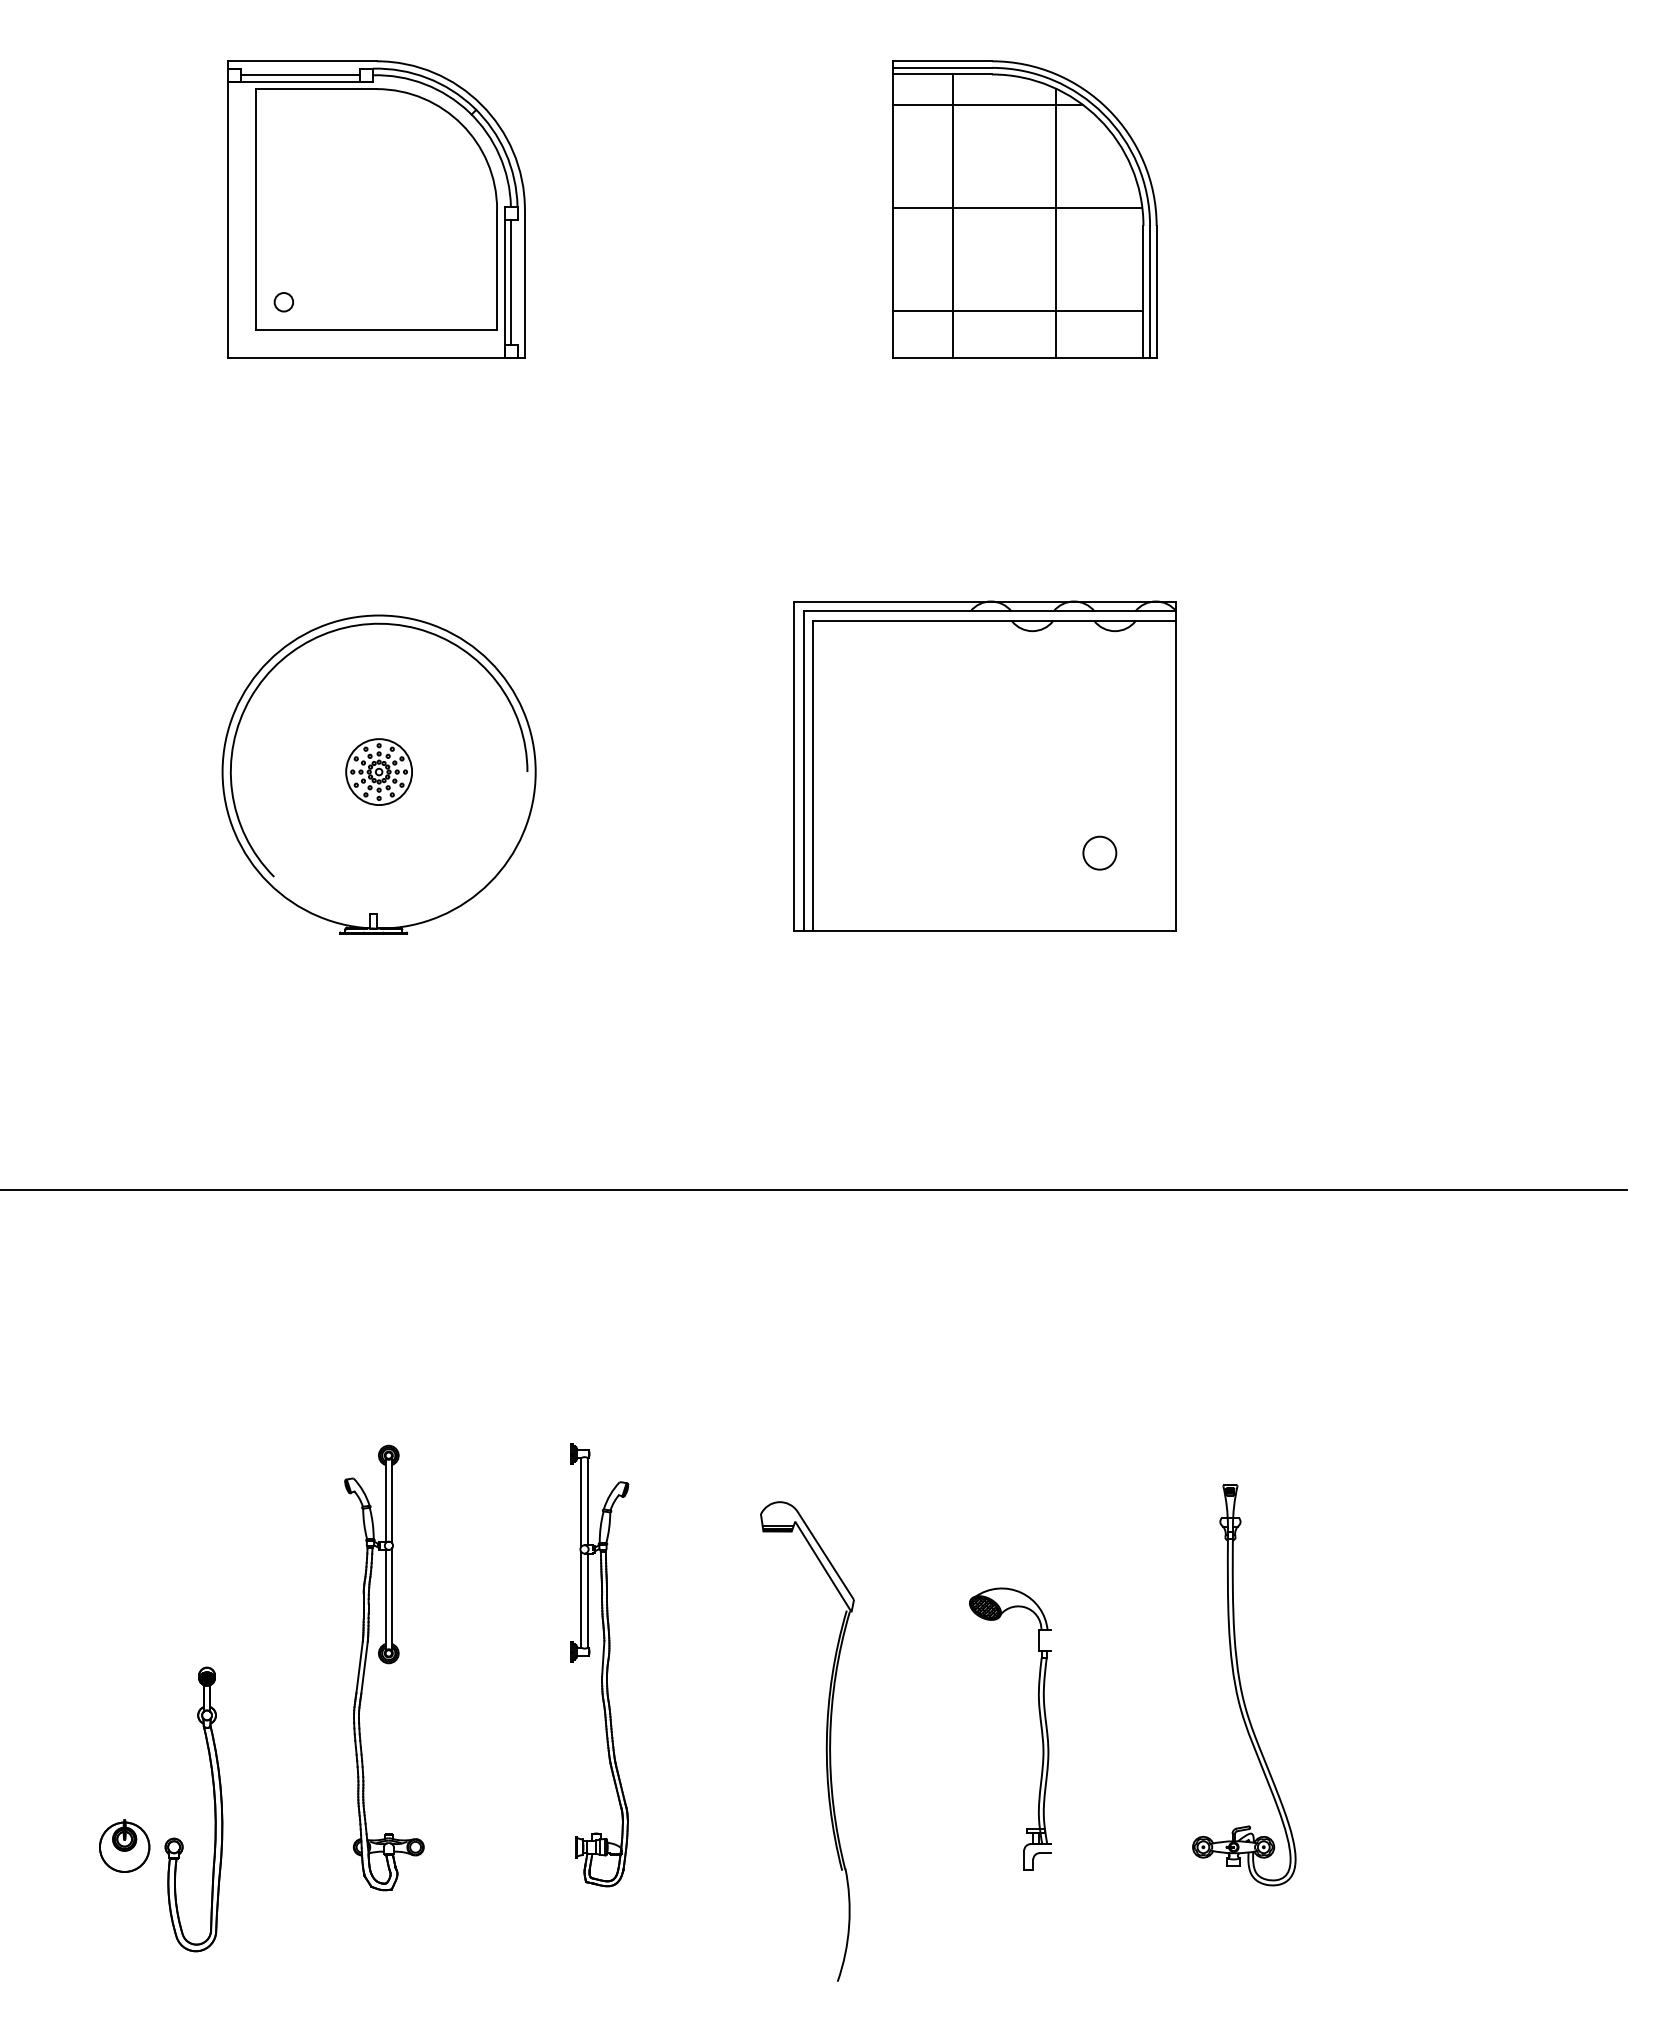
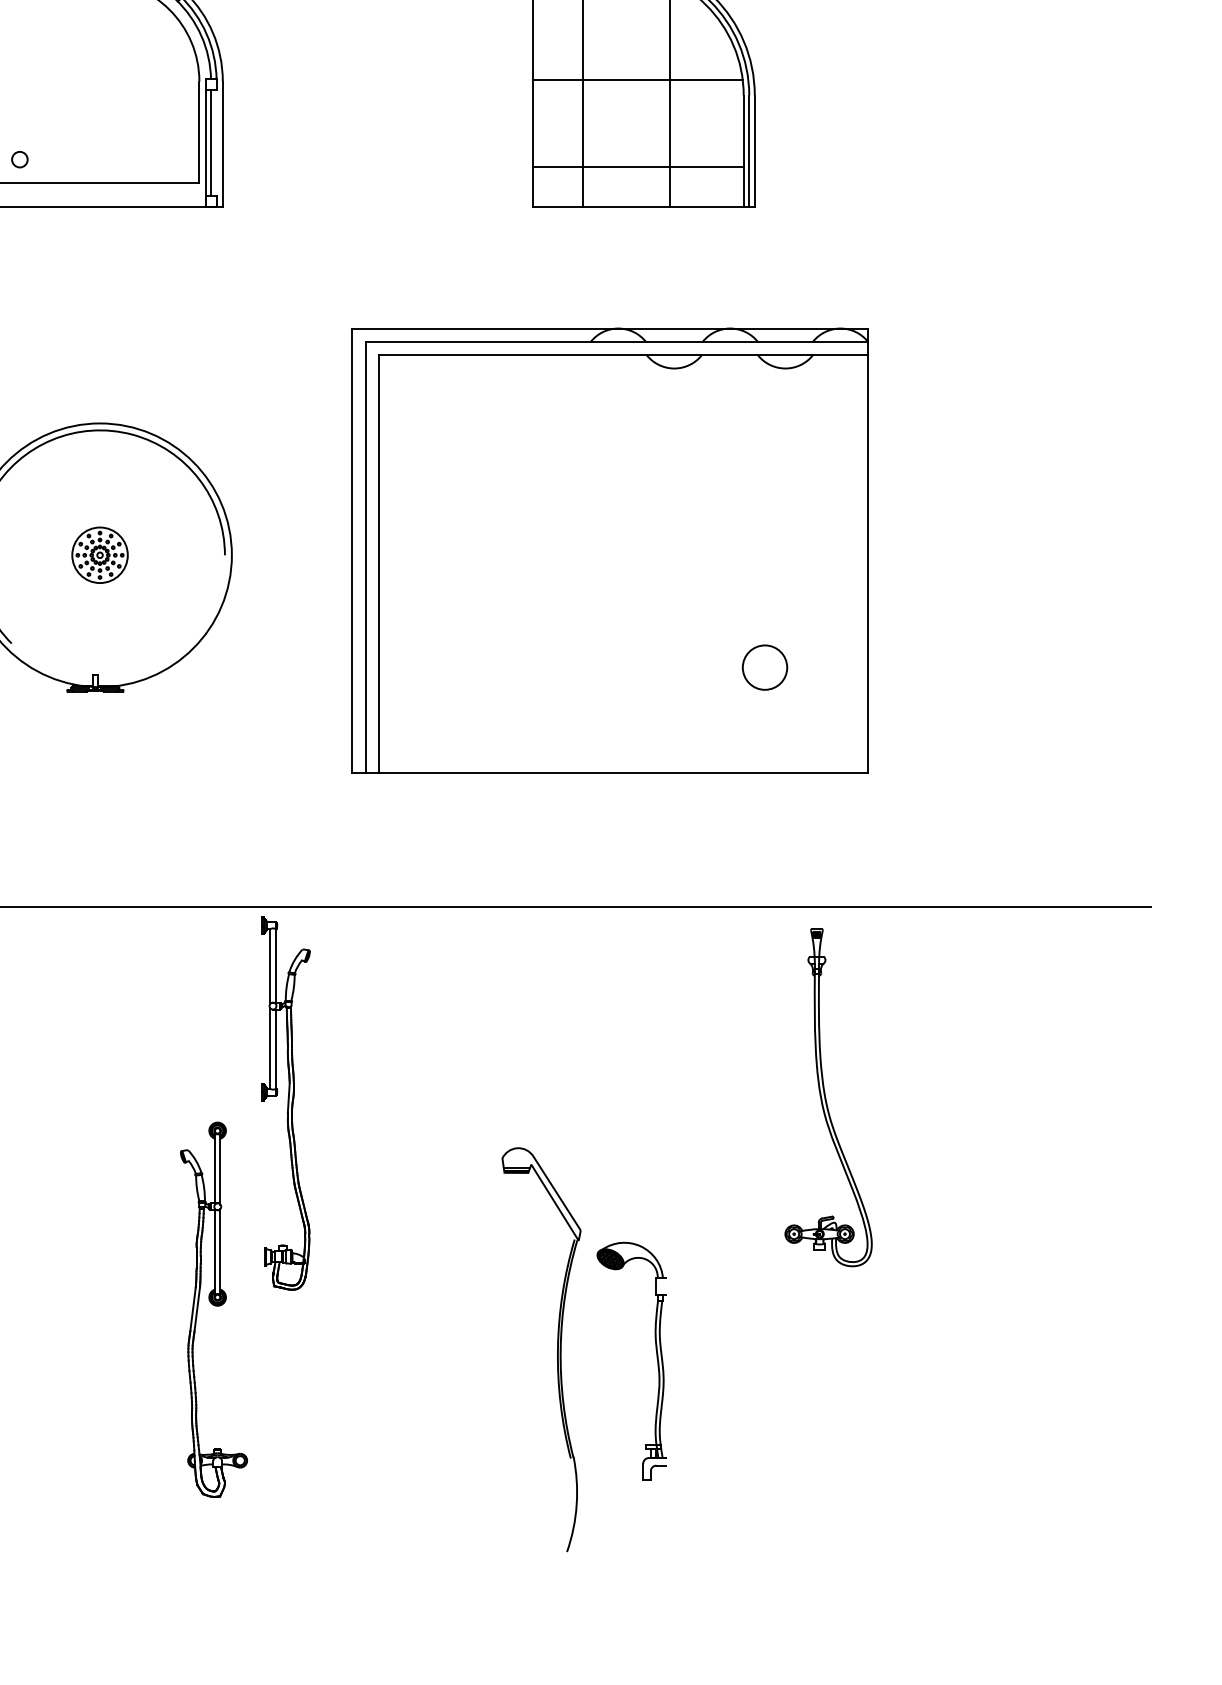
part: (984, 765) -> (609, 549), size x1.6
part: (599, 1665) -> (285, 1103), moved
part: (384, 1667) -> (214, 1309), moved
part: (1244, 1685) -> (828, 1097), moved
part: (825, 1745) -> (556, 1353), moved

